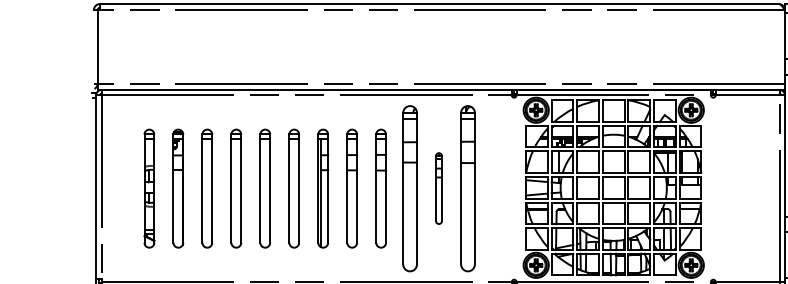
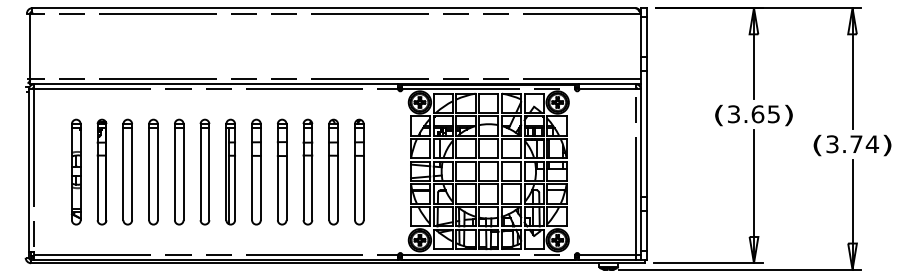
part: (409, 187) -> (307, 171), size x0.71
part: (438, 187) -> (333, 171), size x1.67
part: (468, 187) -> (359, 171), size x0.71

